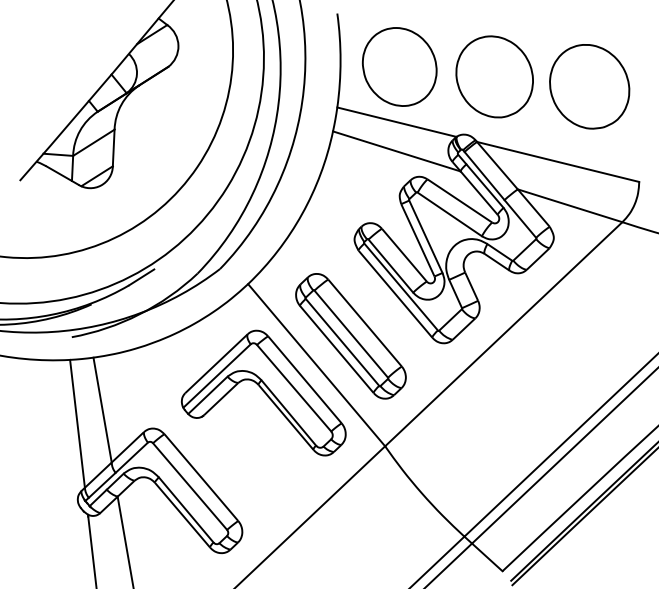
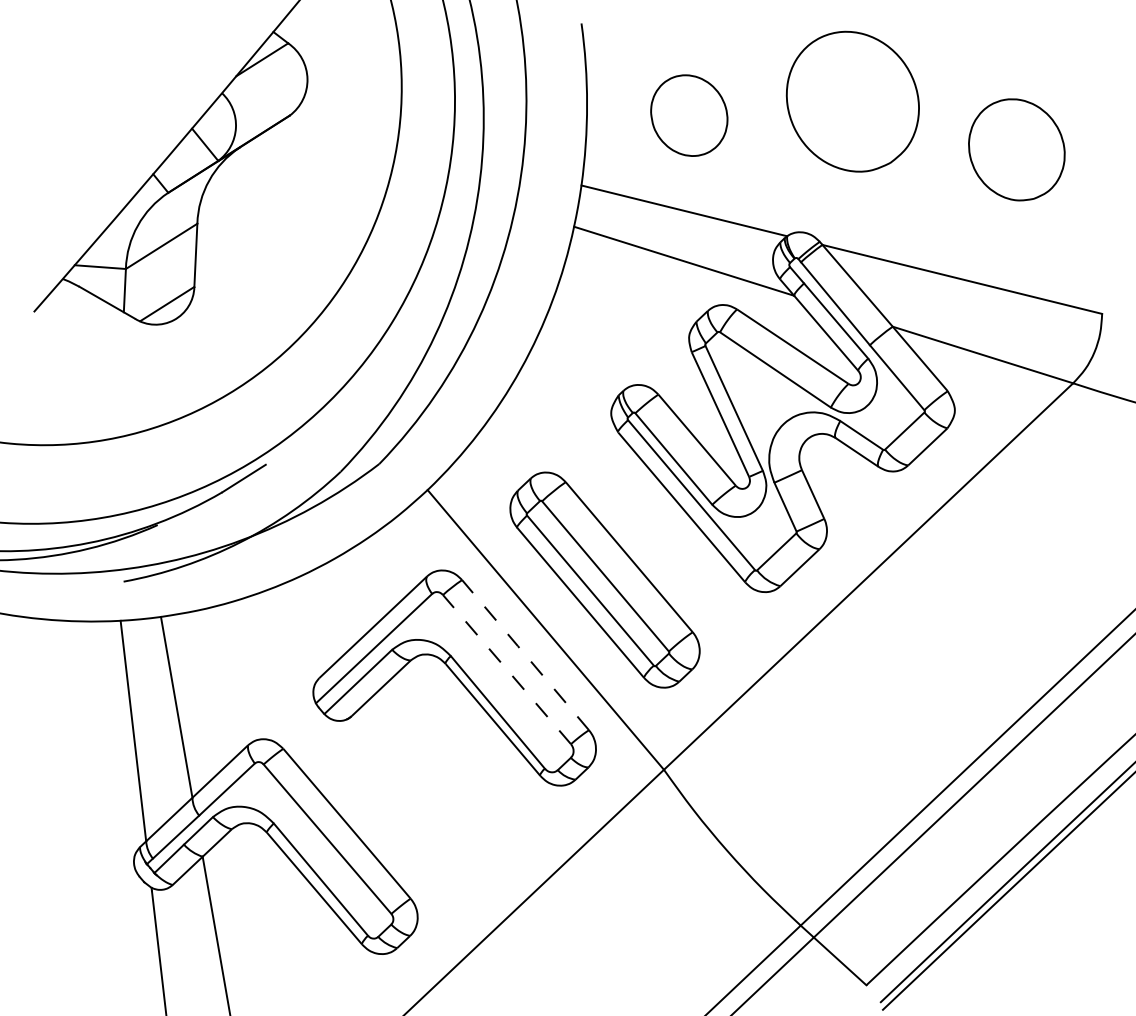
part: (399, 66) -> (688, 114), size x0.6
part: (494, 76) -> (852, 100), moved
part: (589, 86) -> (1016, 149), size x0.7
line: (304, 379) -> (524, 654), solid -> dashed
line: (294, 388) -> (507, 670), solid -> dashed

